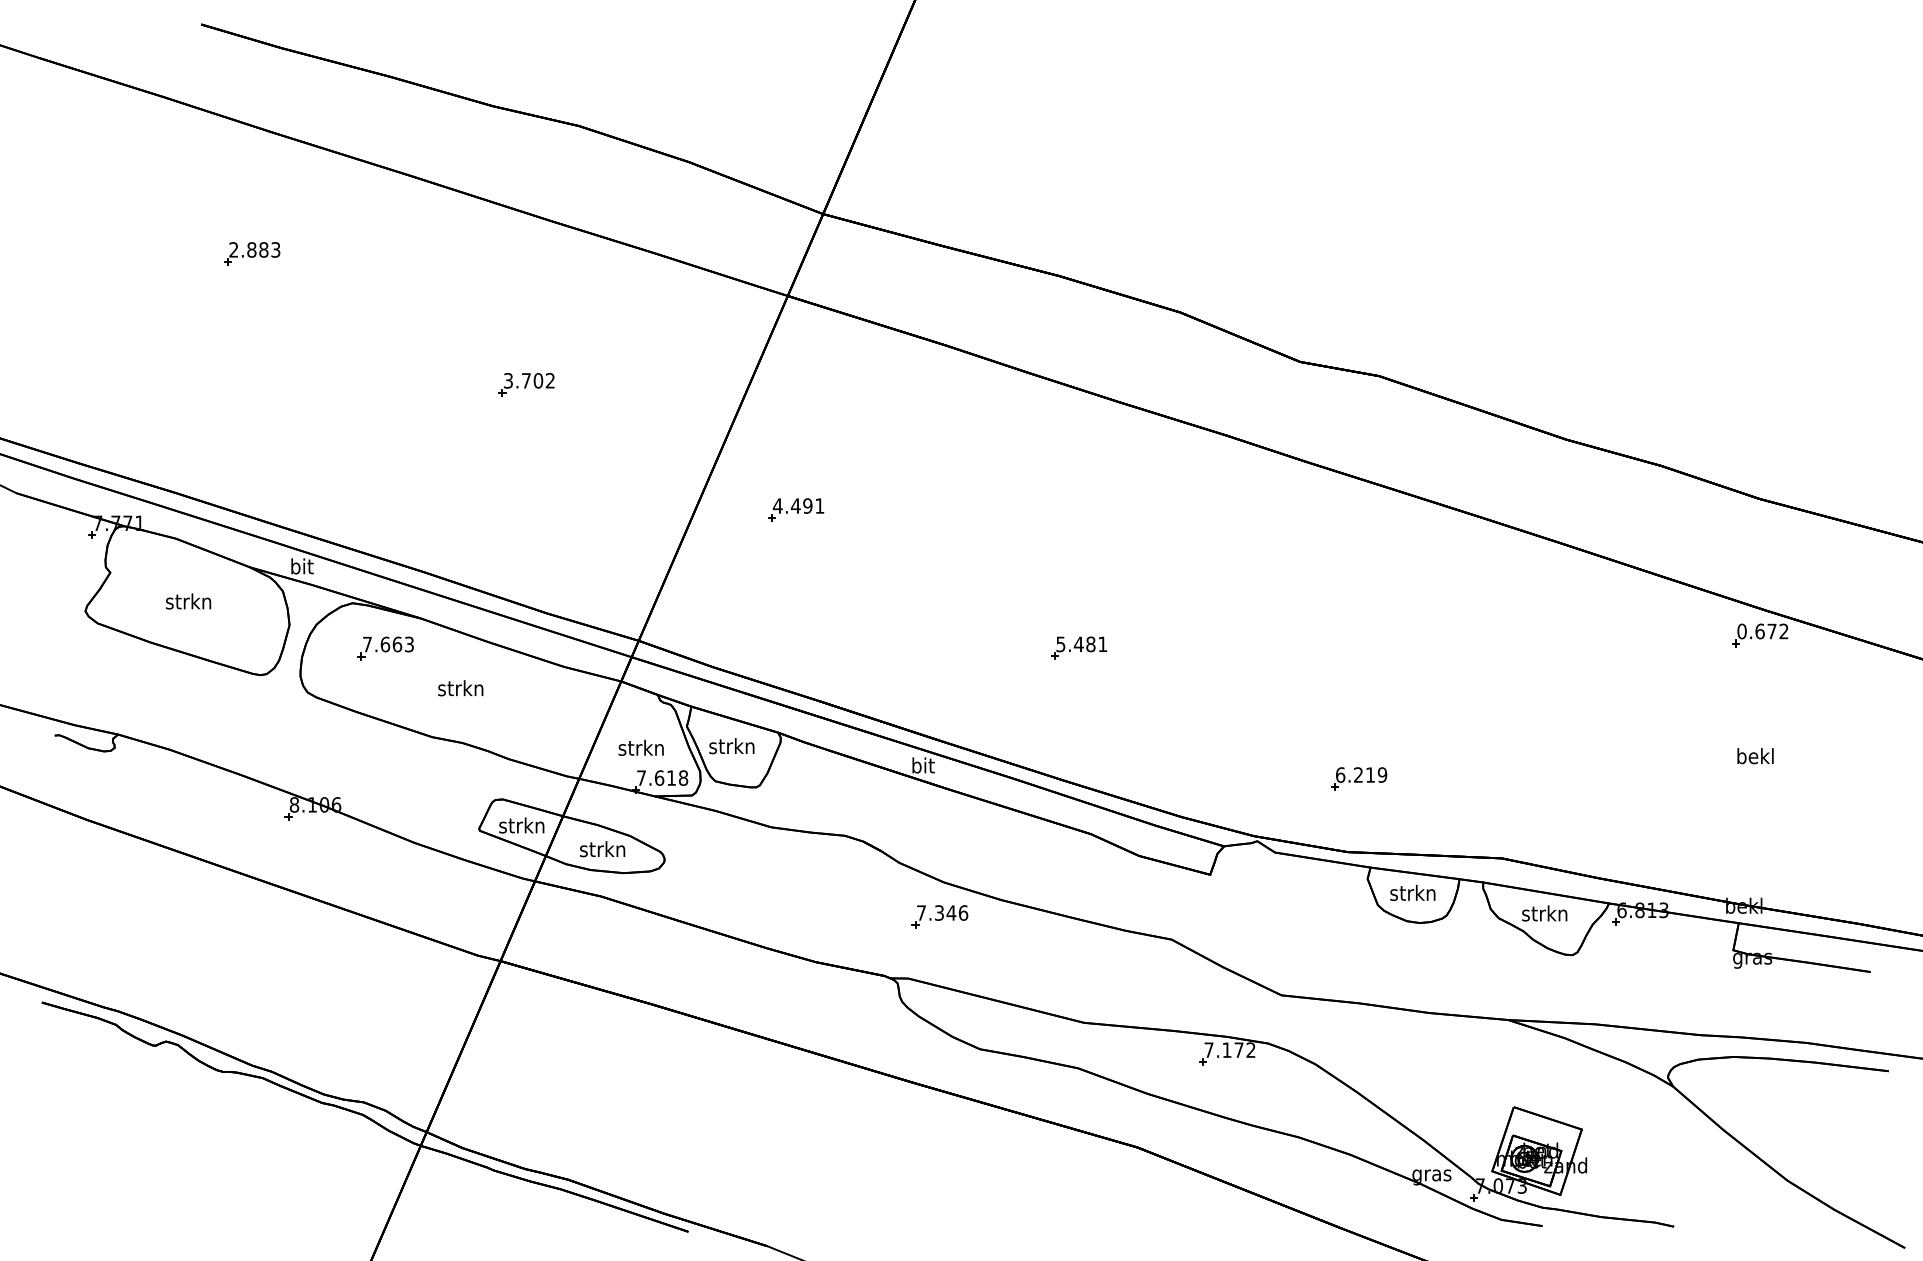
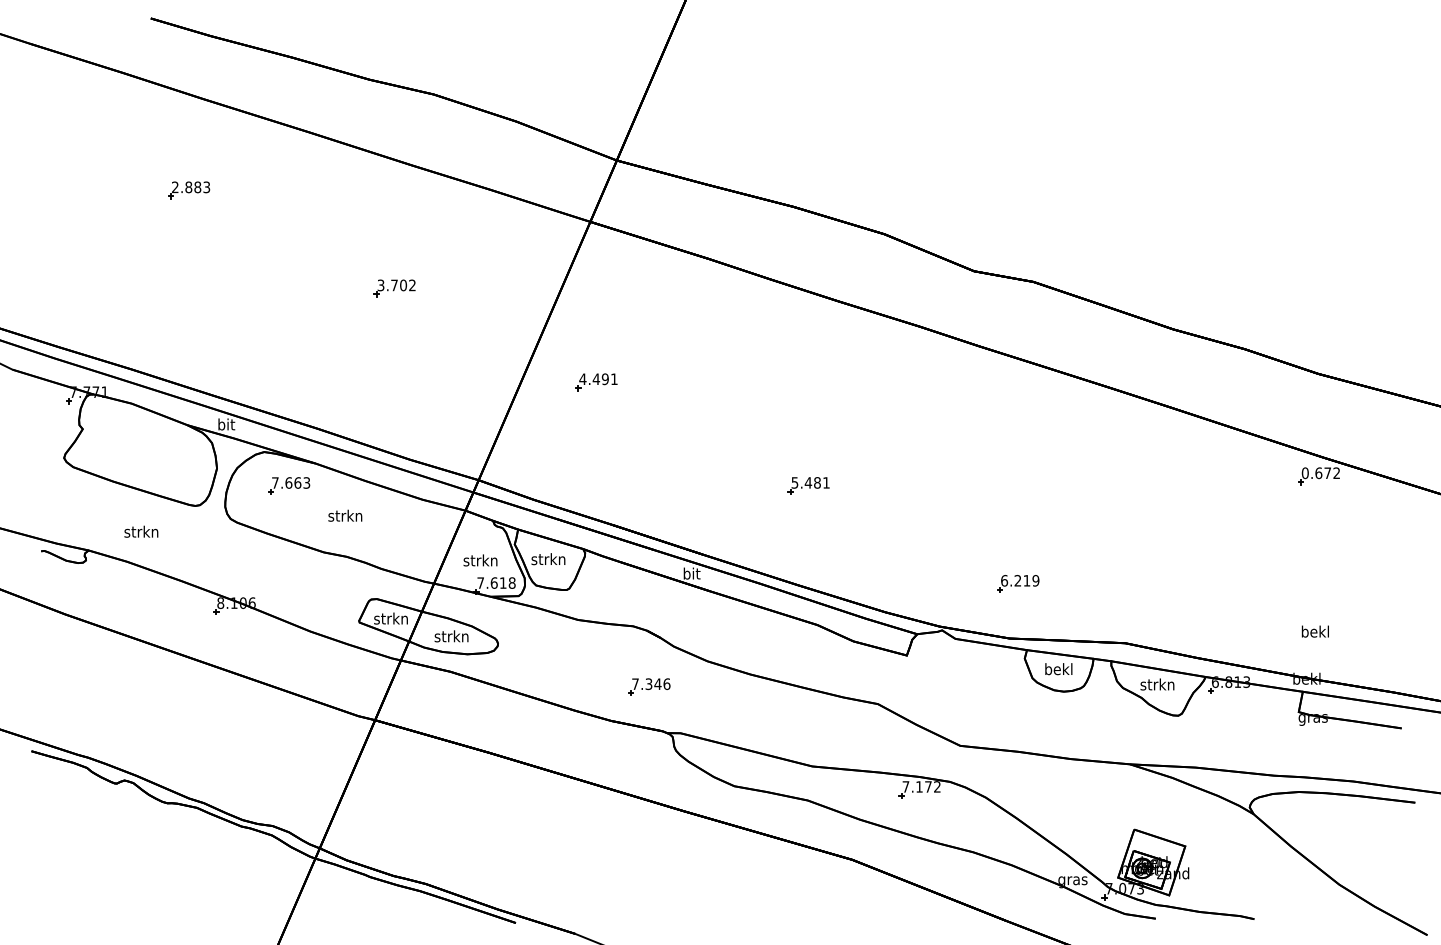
text: (188, 601) -> (141, 531), moved
text: (1754, 755) -> (1314, 631), moved
text: (1412, 893) -> (1058, 669), strkn -> bekl
part: (940, 916) -> (649, 686), moved

